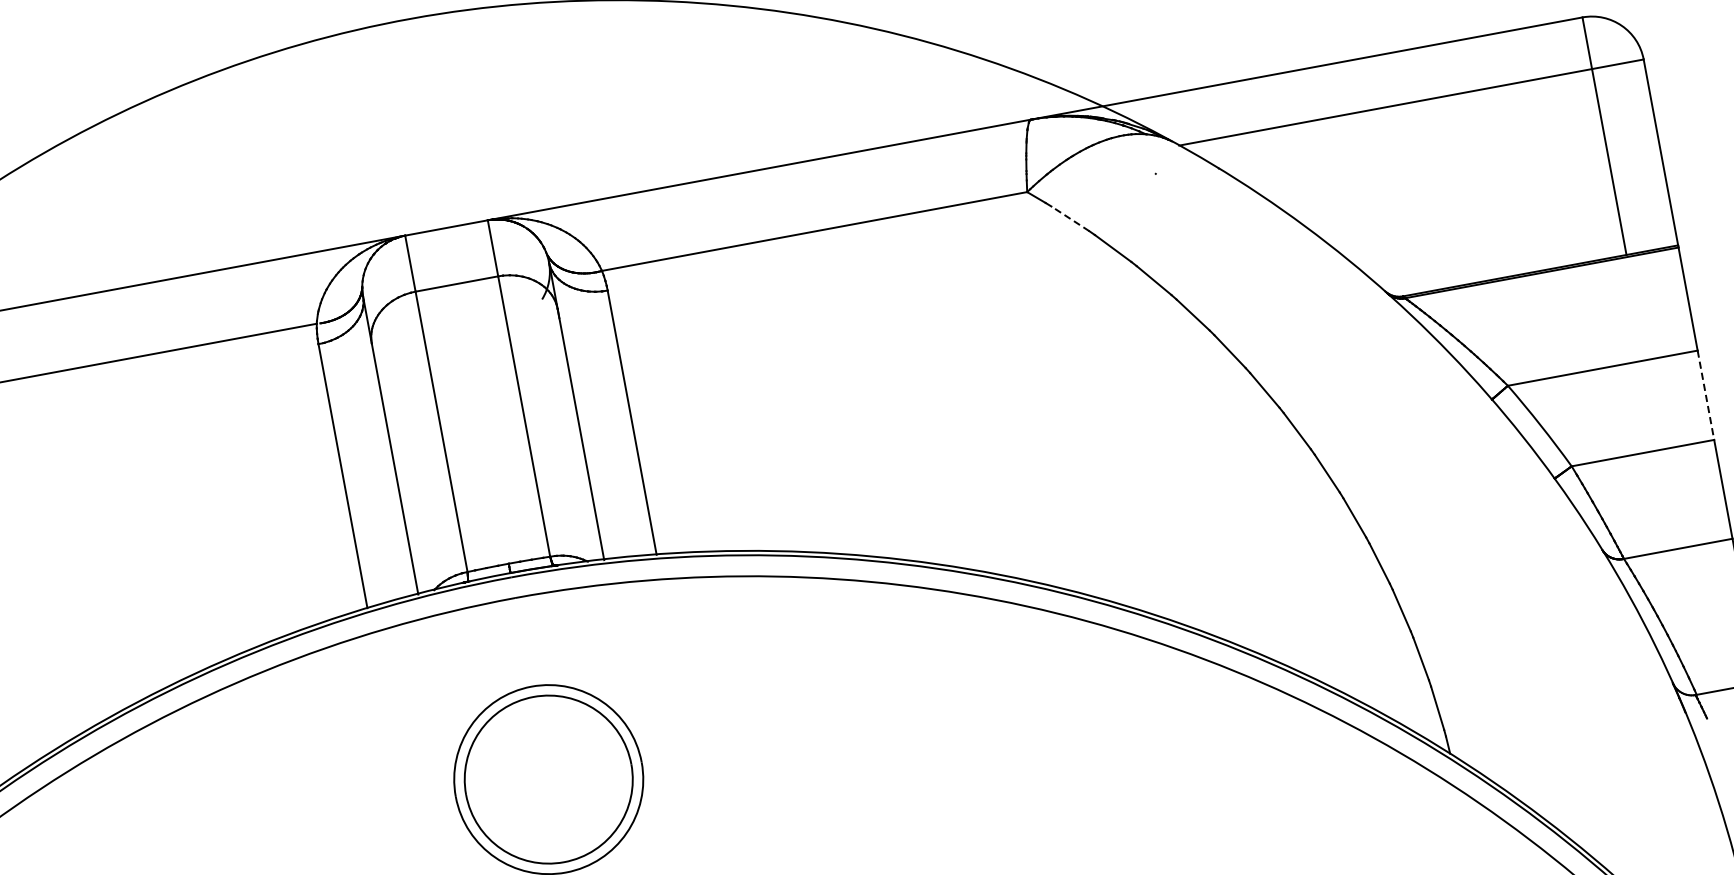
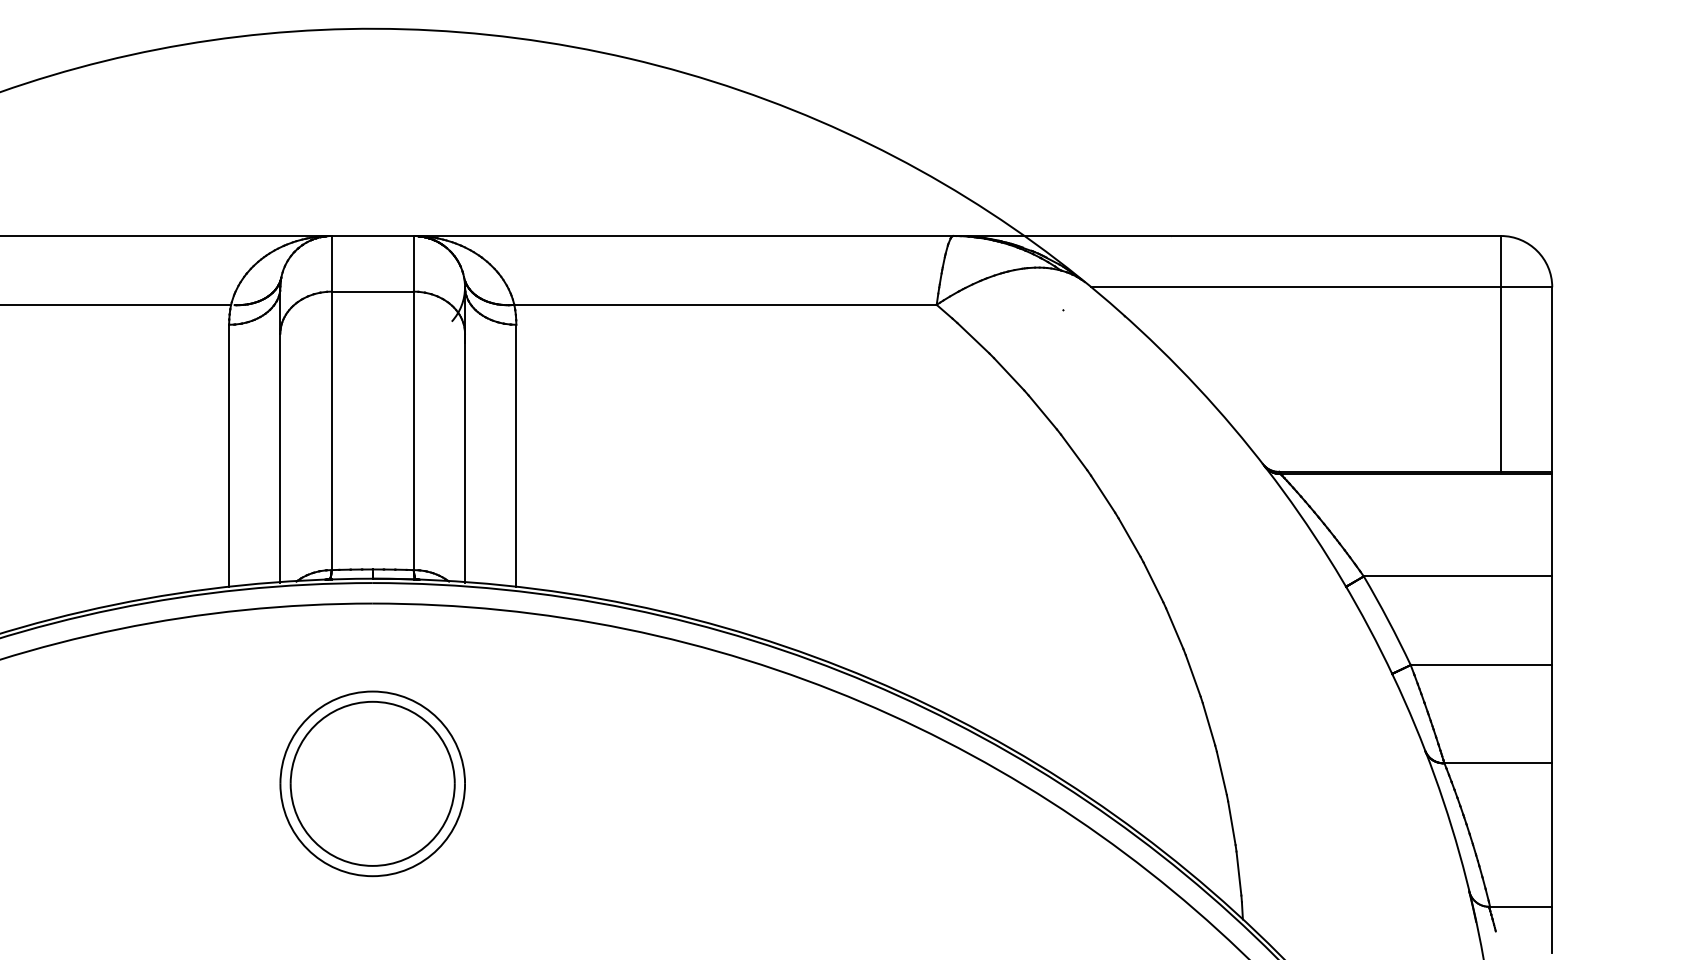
line: (1070, 218) -> (973, 337), dashed -> solid
line: (1706, 395) -> (1552, 621), dashed -> solid

